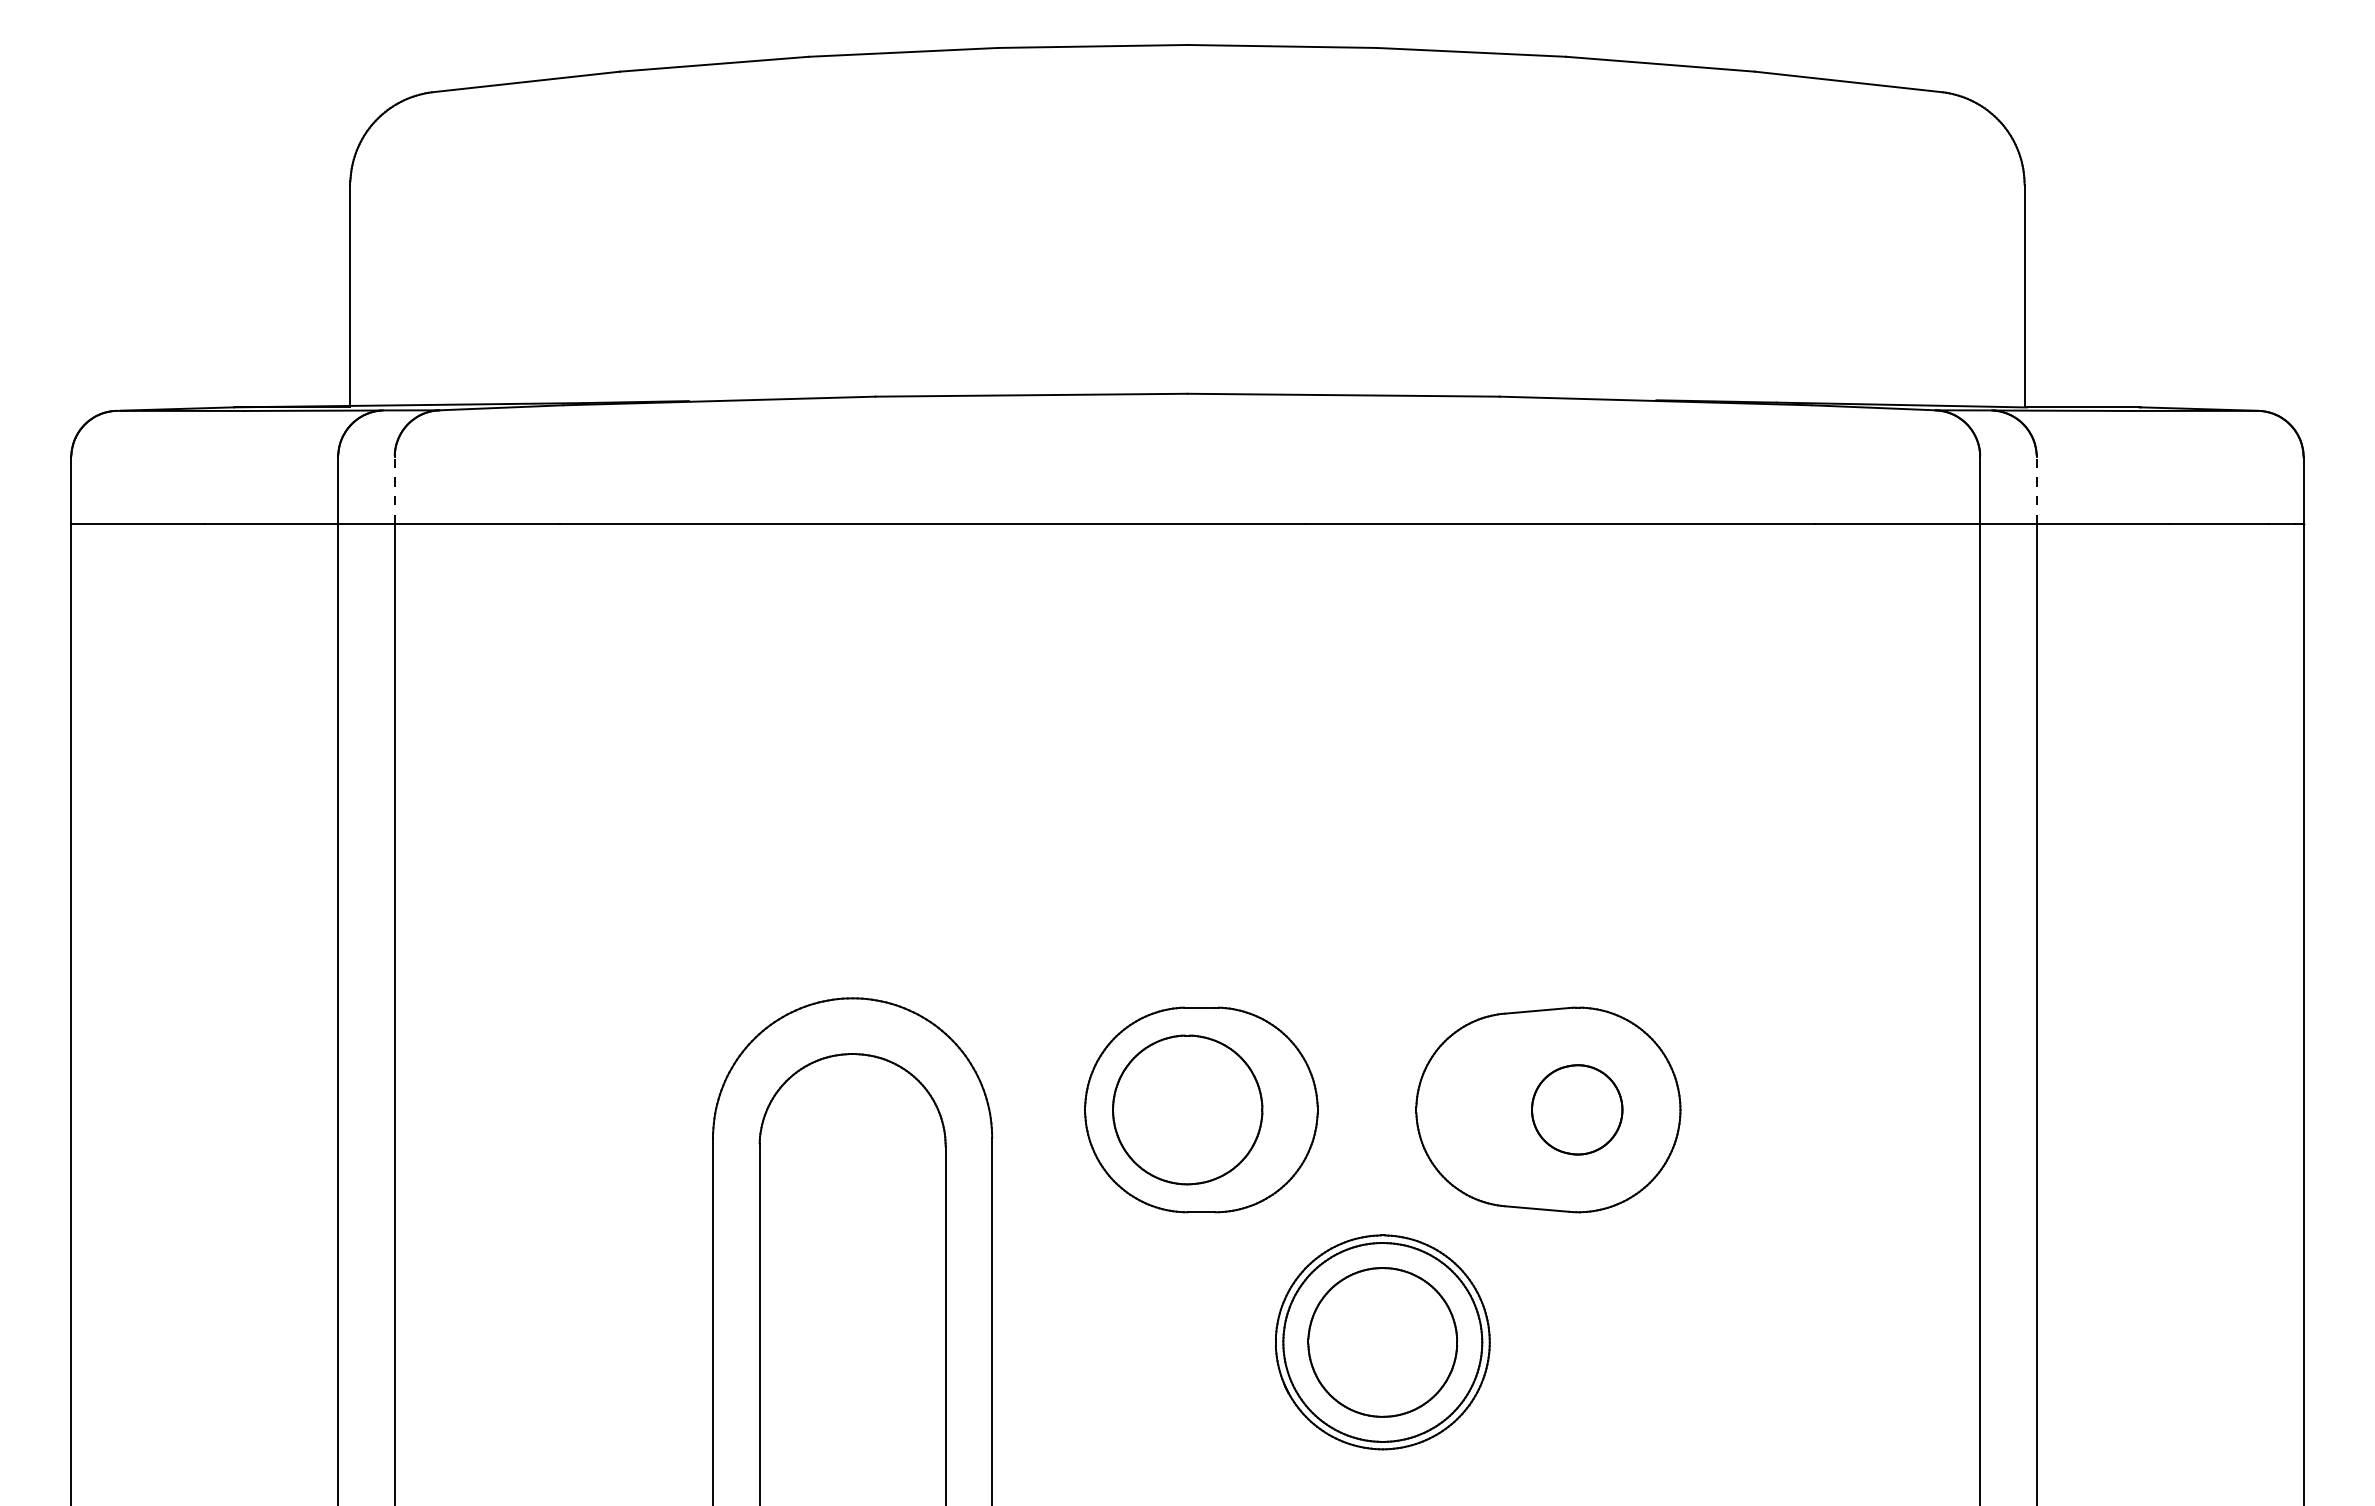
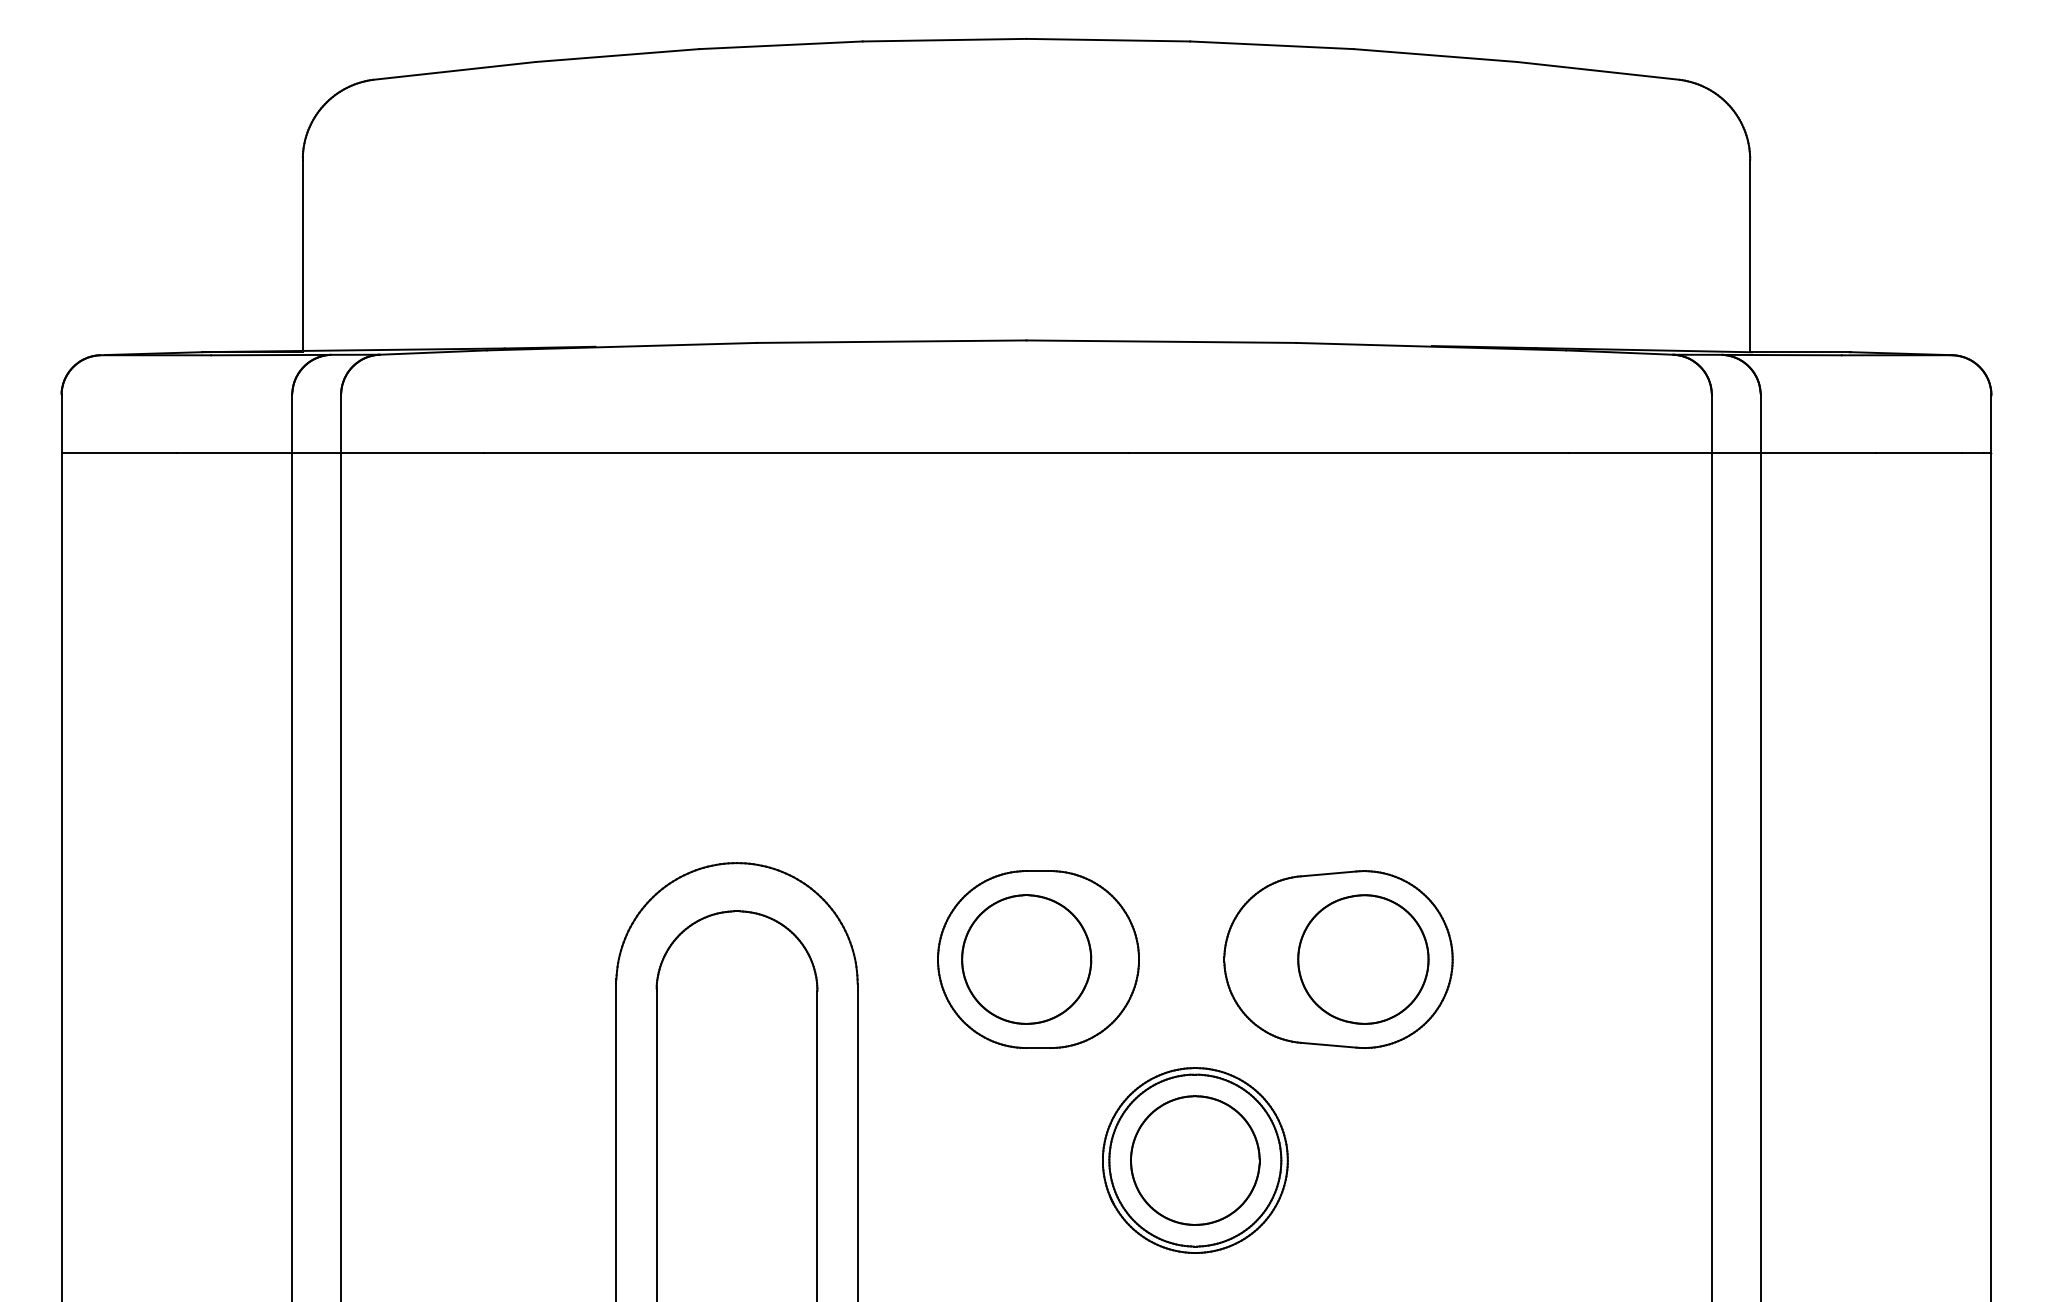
line: (395, 489) -> (341, 423), dashed -> solid
line: (2036, 491) -> (1760, 424), dashed -> solid
part: (1577, 1109) -> (1363, 959), size x1.67

